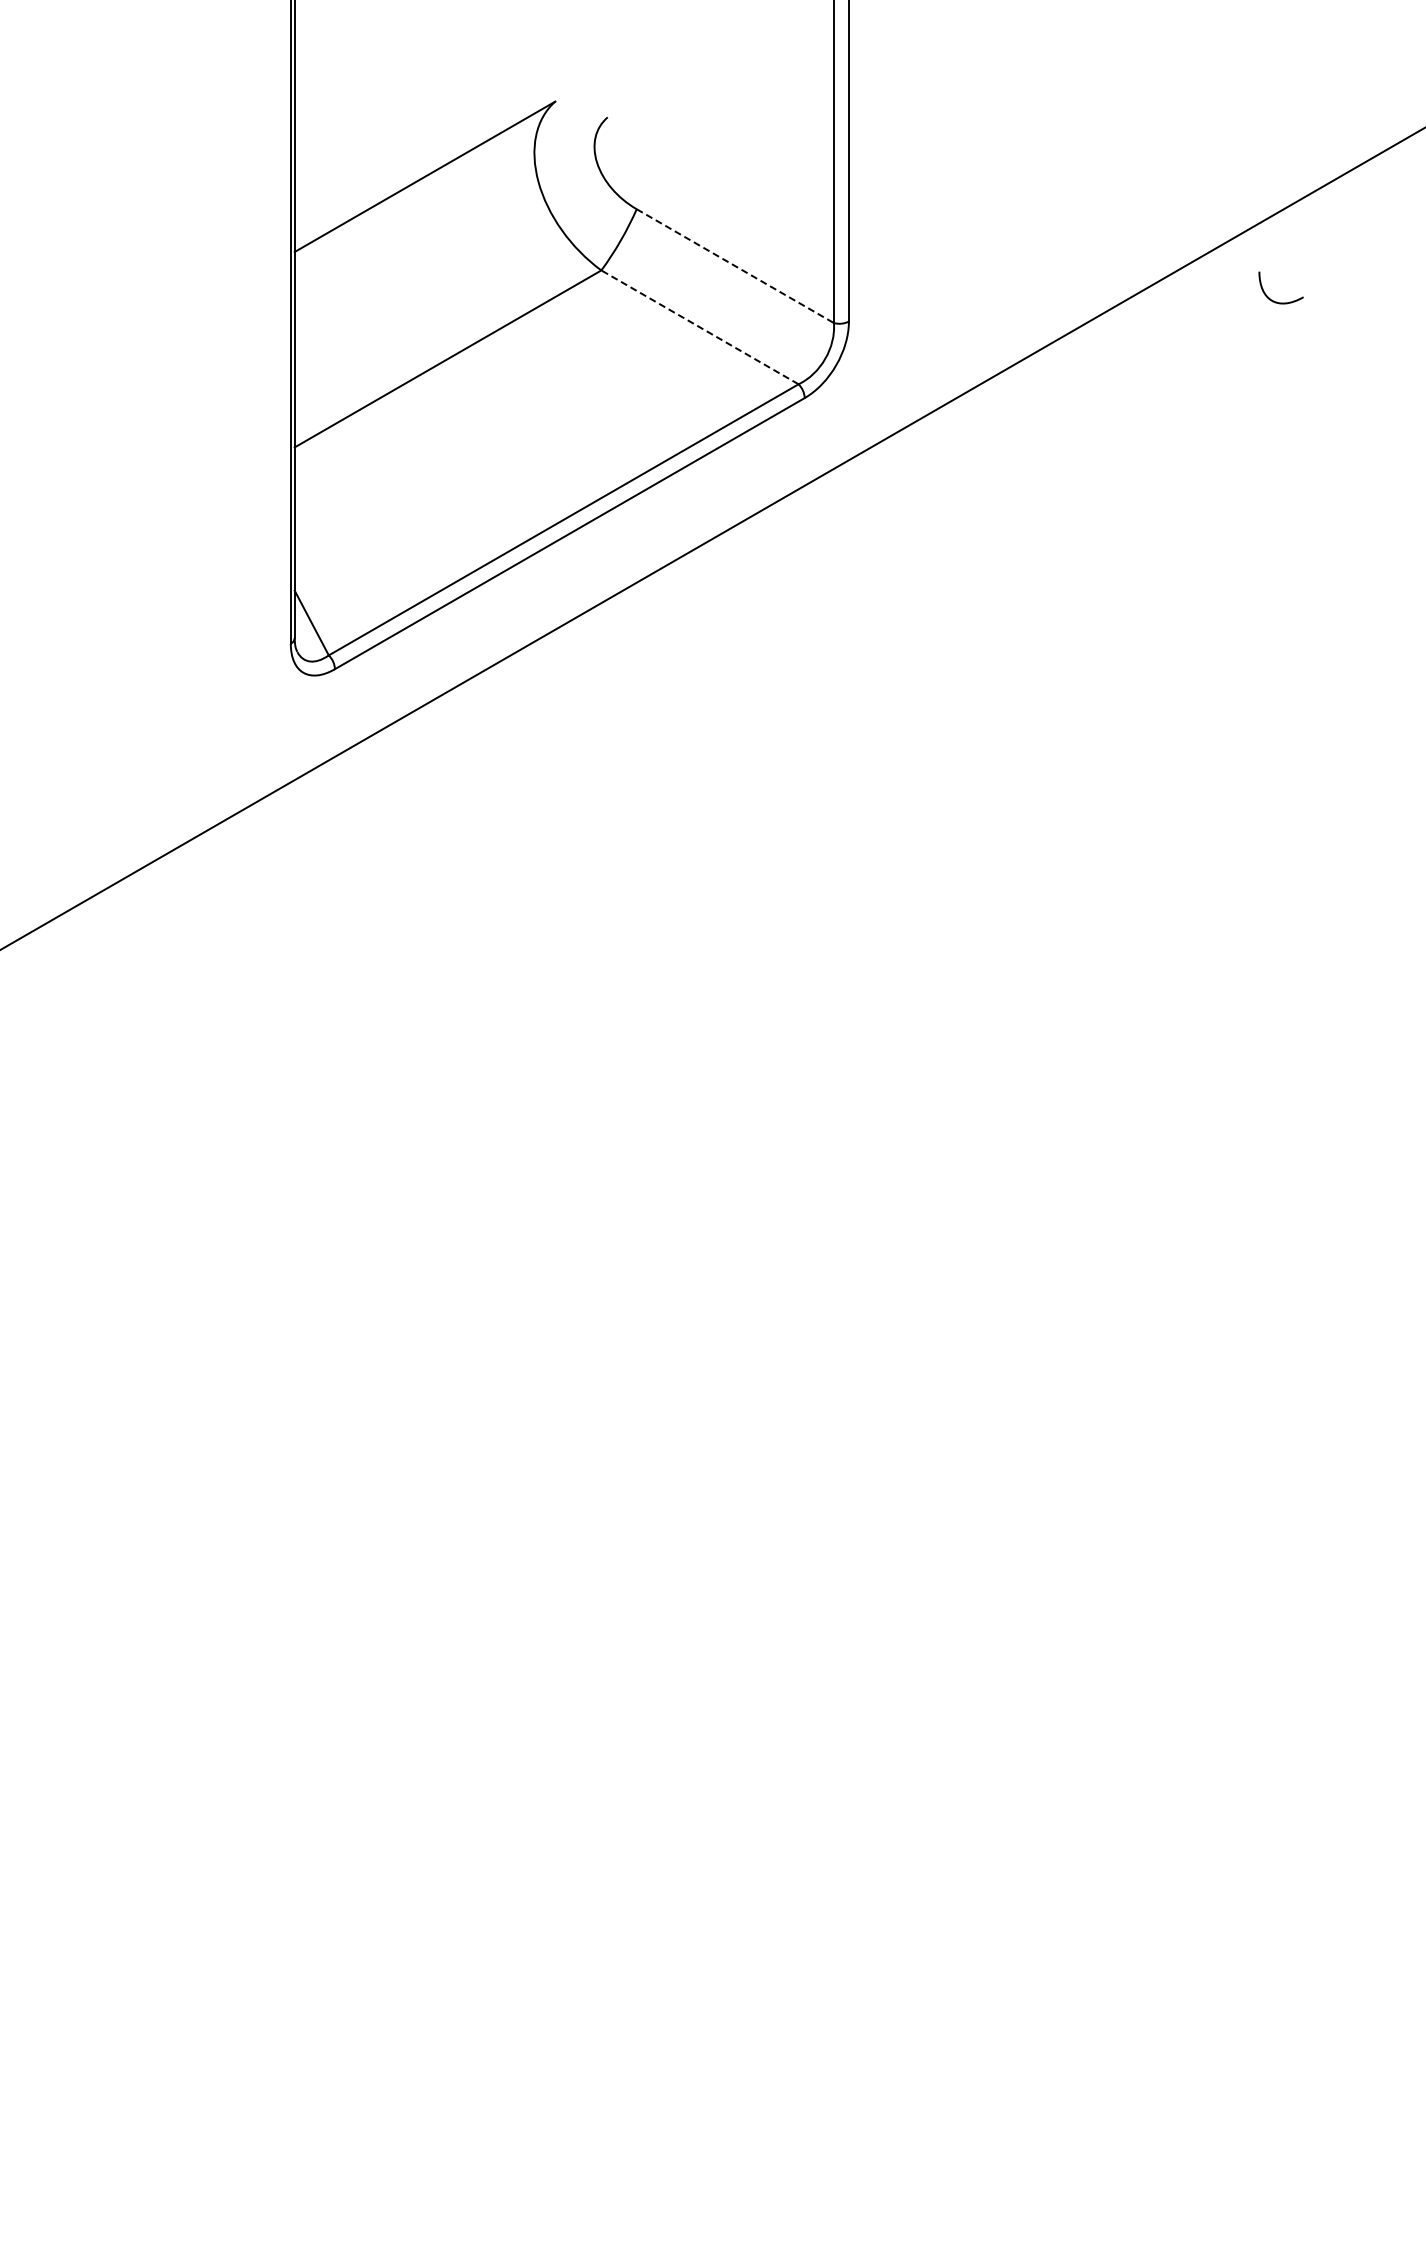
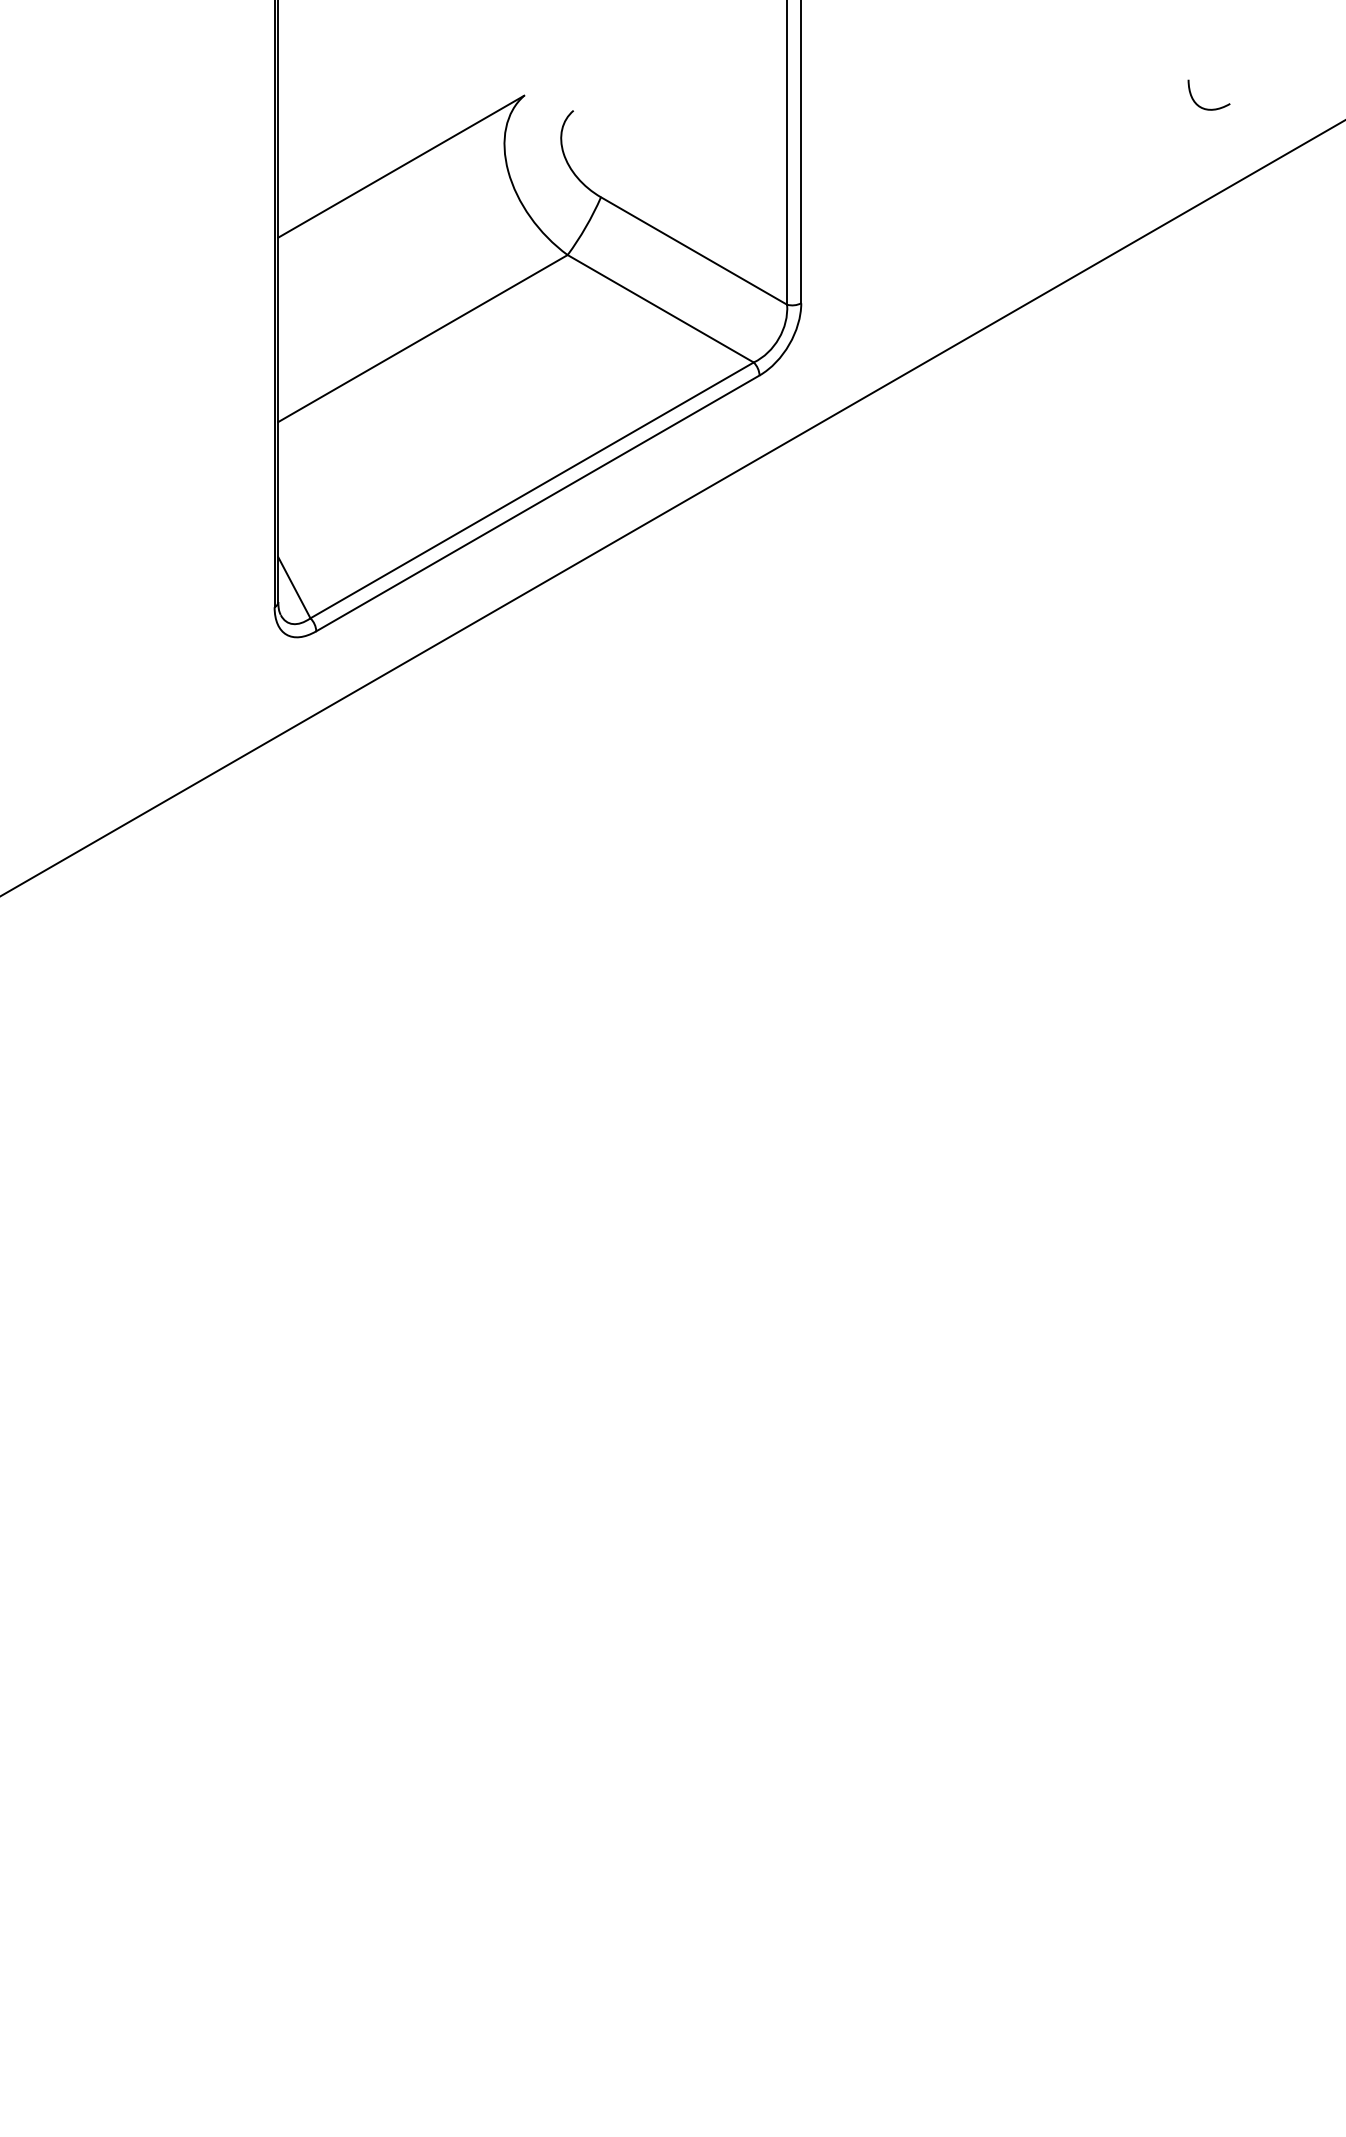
line: (735, 266) -> (694, 251), dashed -> solid
curve: (1272, 299) -> (1200, 106), moved
line: (699, 327) -> (660, 308), dashed -> solid

